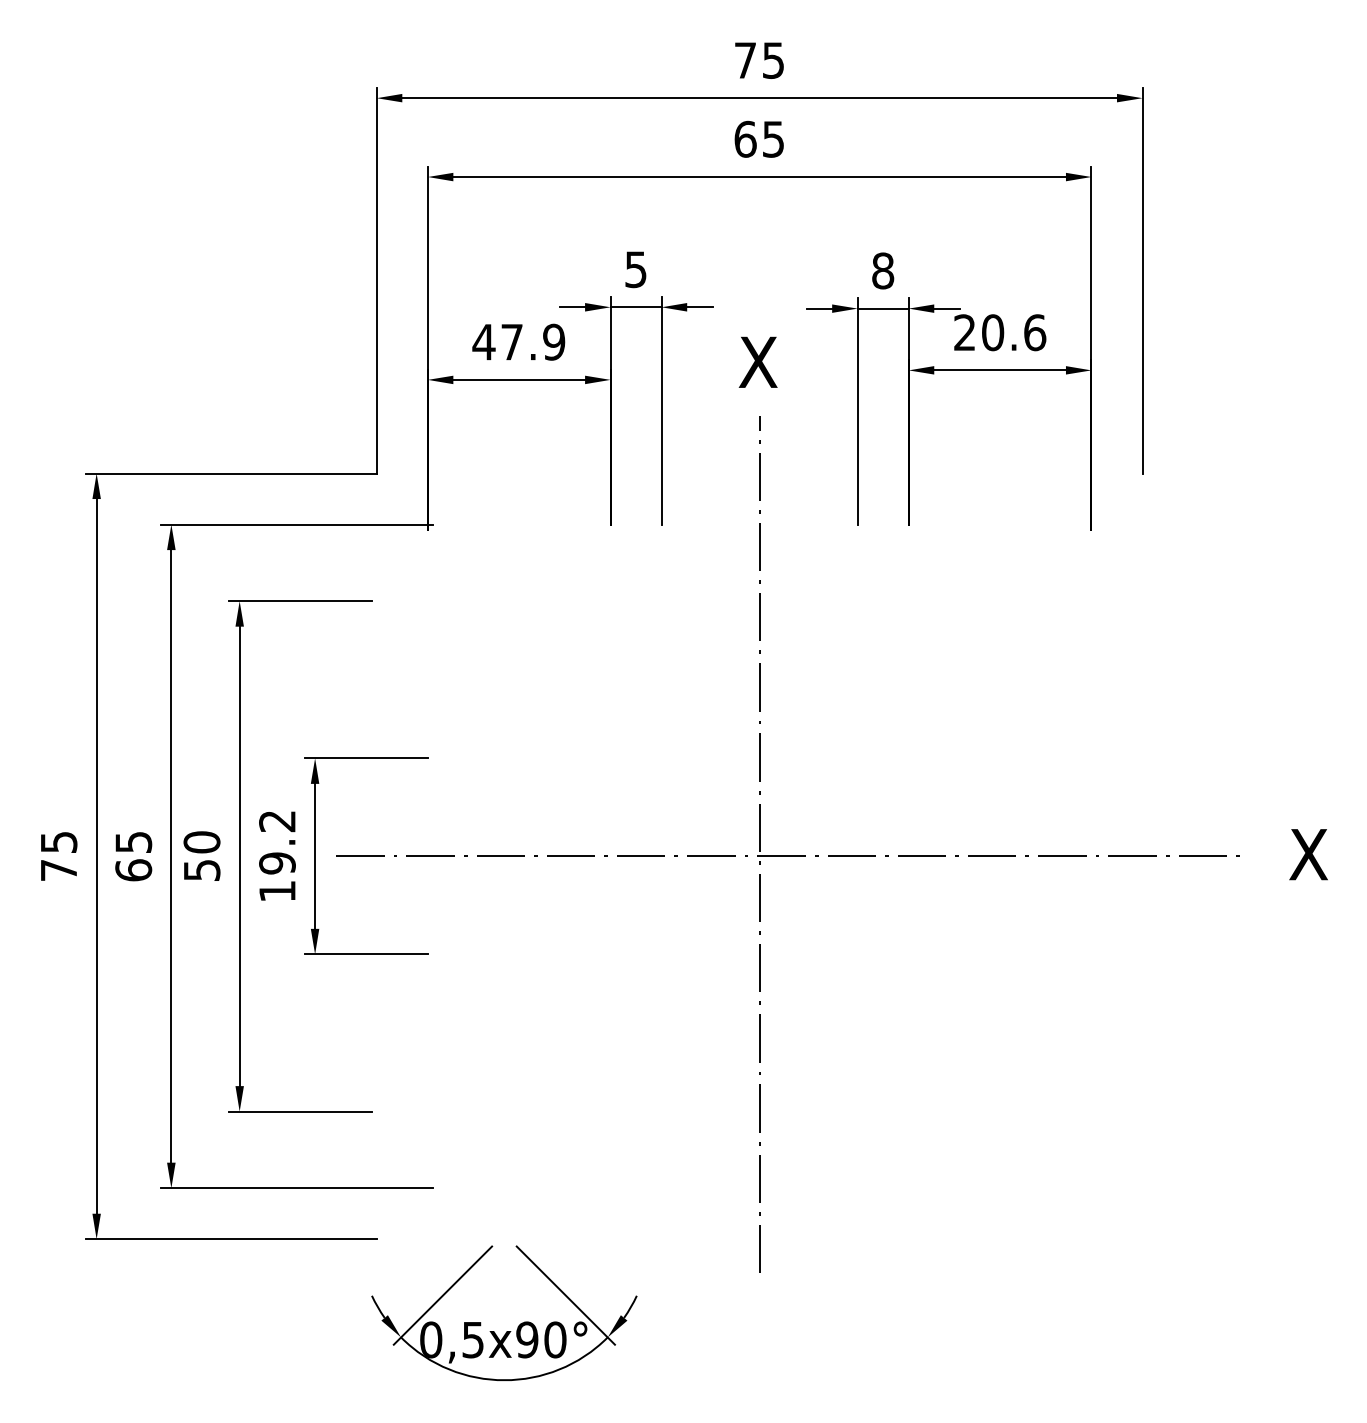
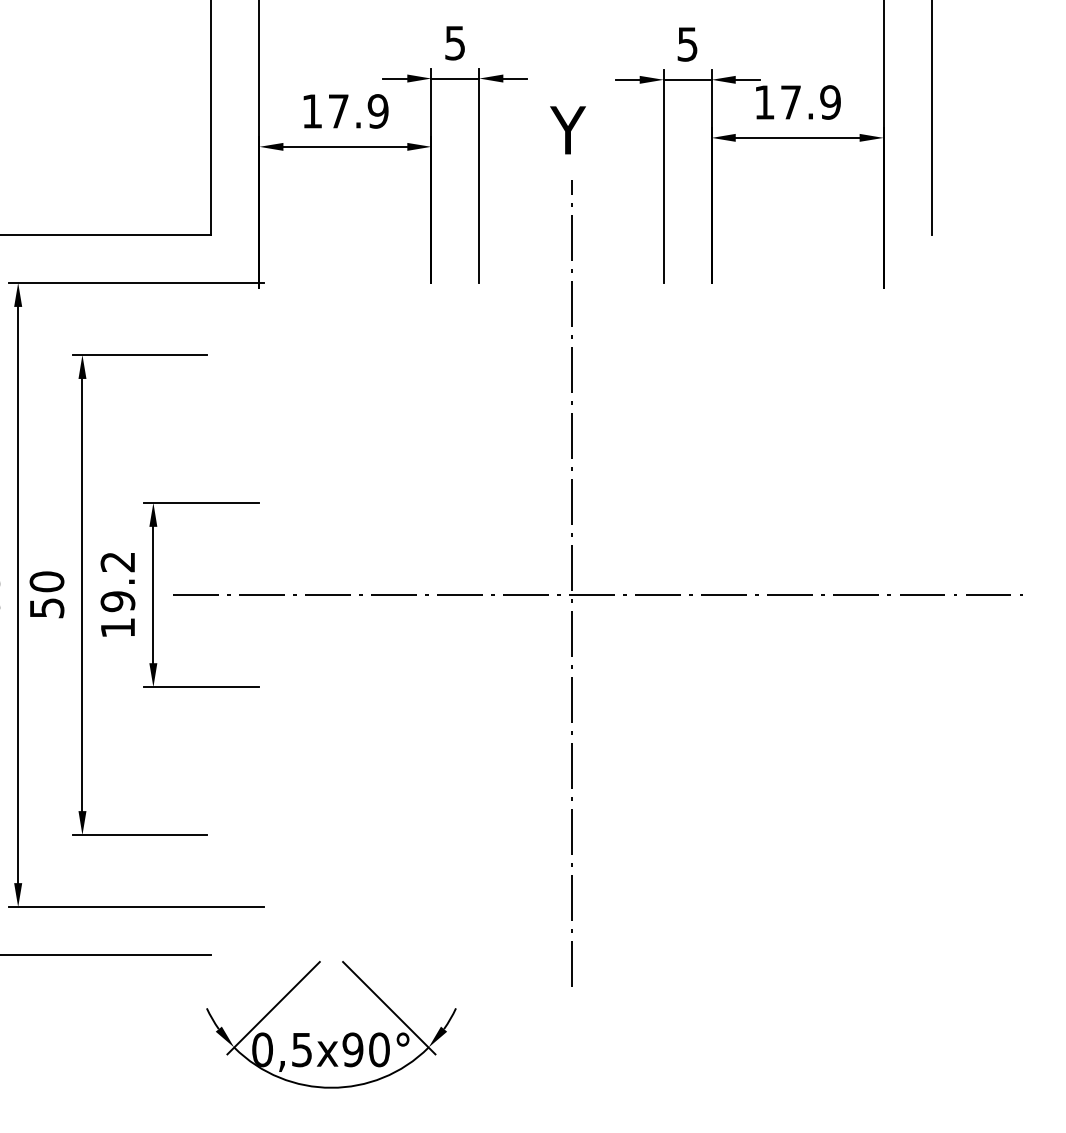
text: (883, 270) -> (688, 43), 8 -> 5
text: (1000, 332) -> (798, 102), 20.6 -> 17.9
text: (483, 342) -> (311, 111), 47.9 -> 17.9
text: (757, 361) -> (569, 129), X -> Y

